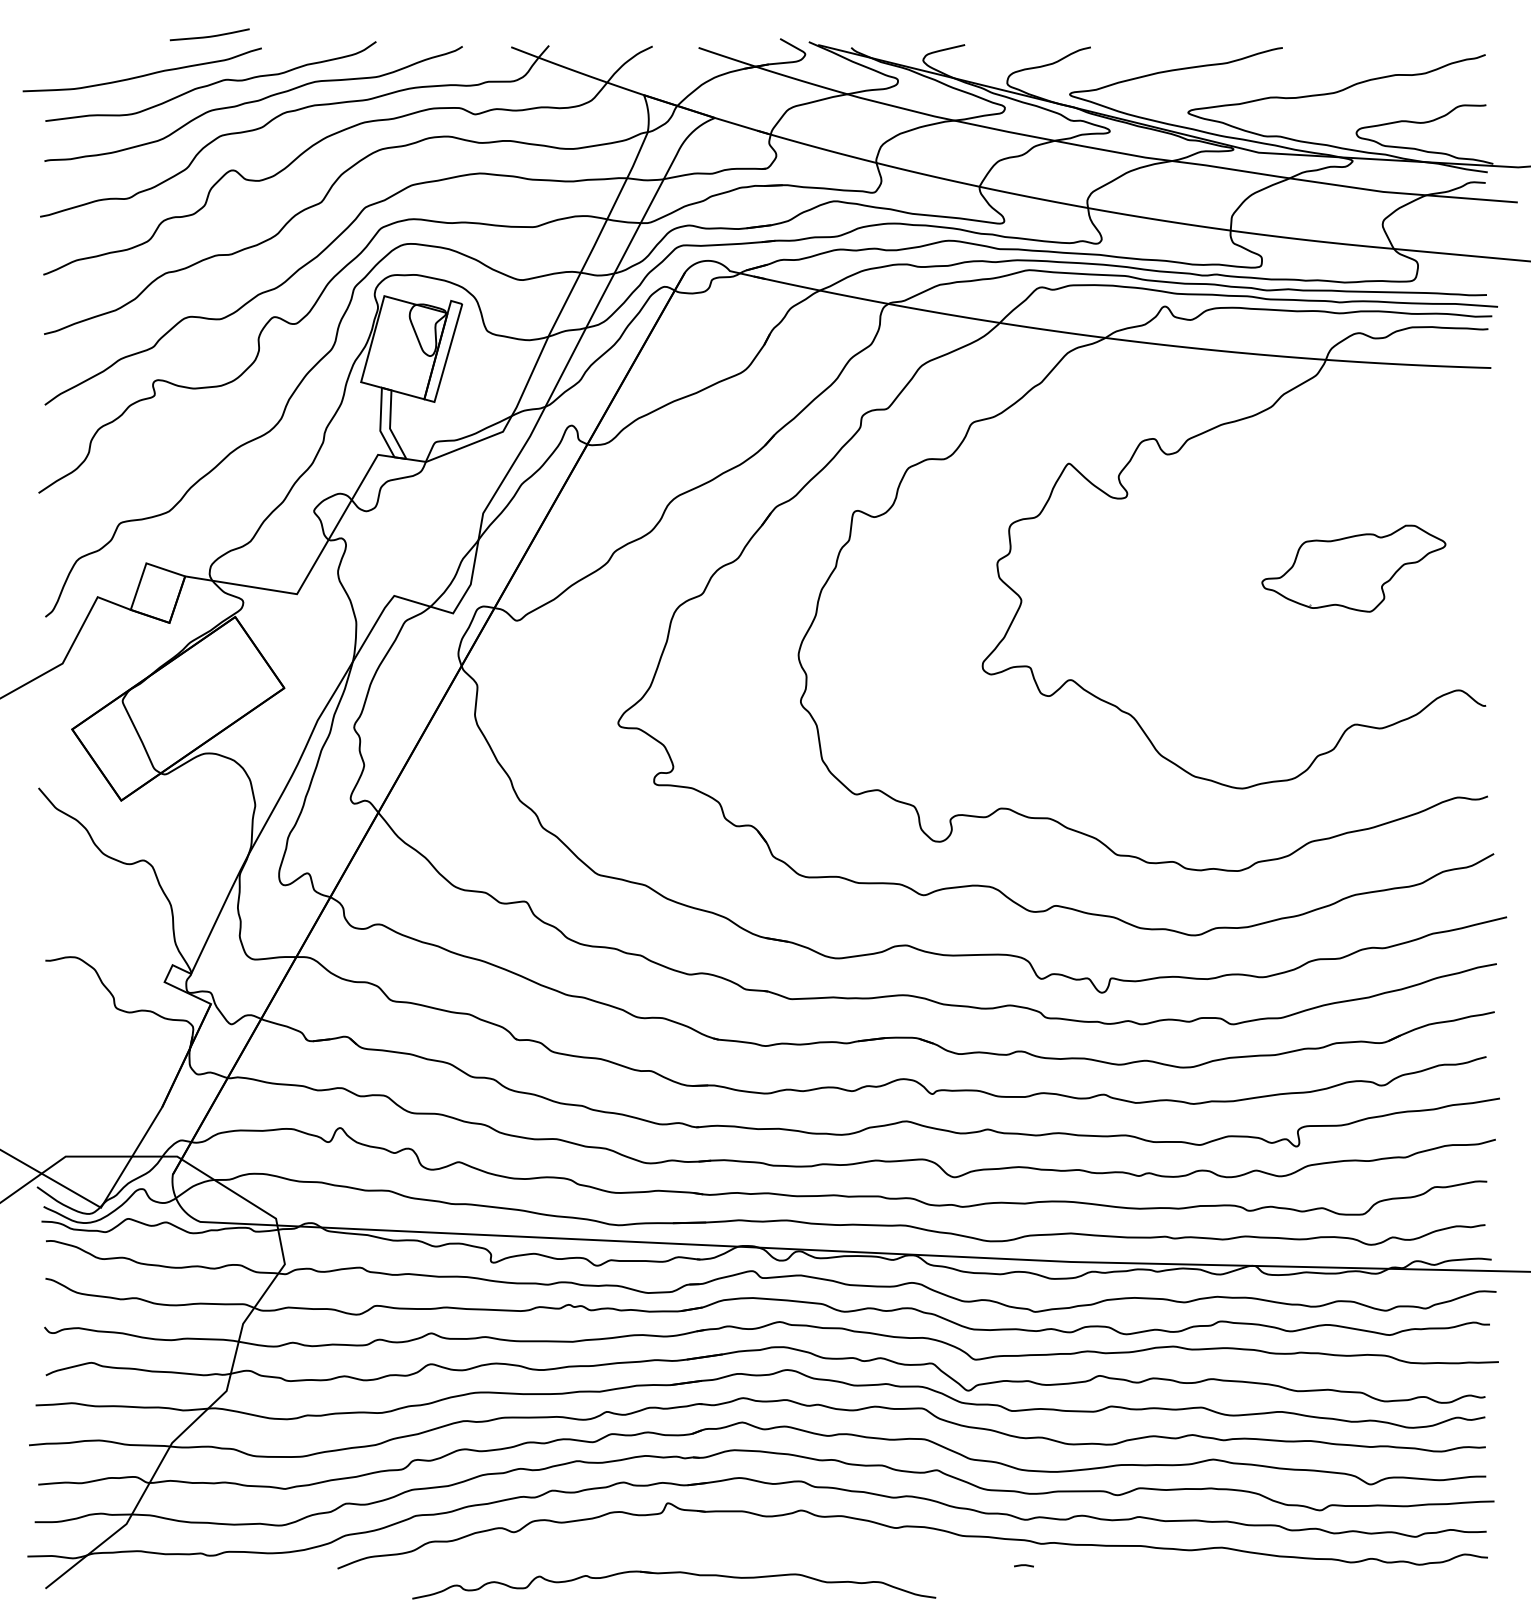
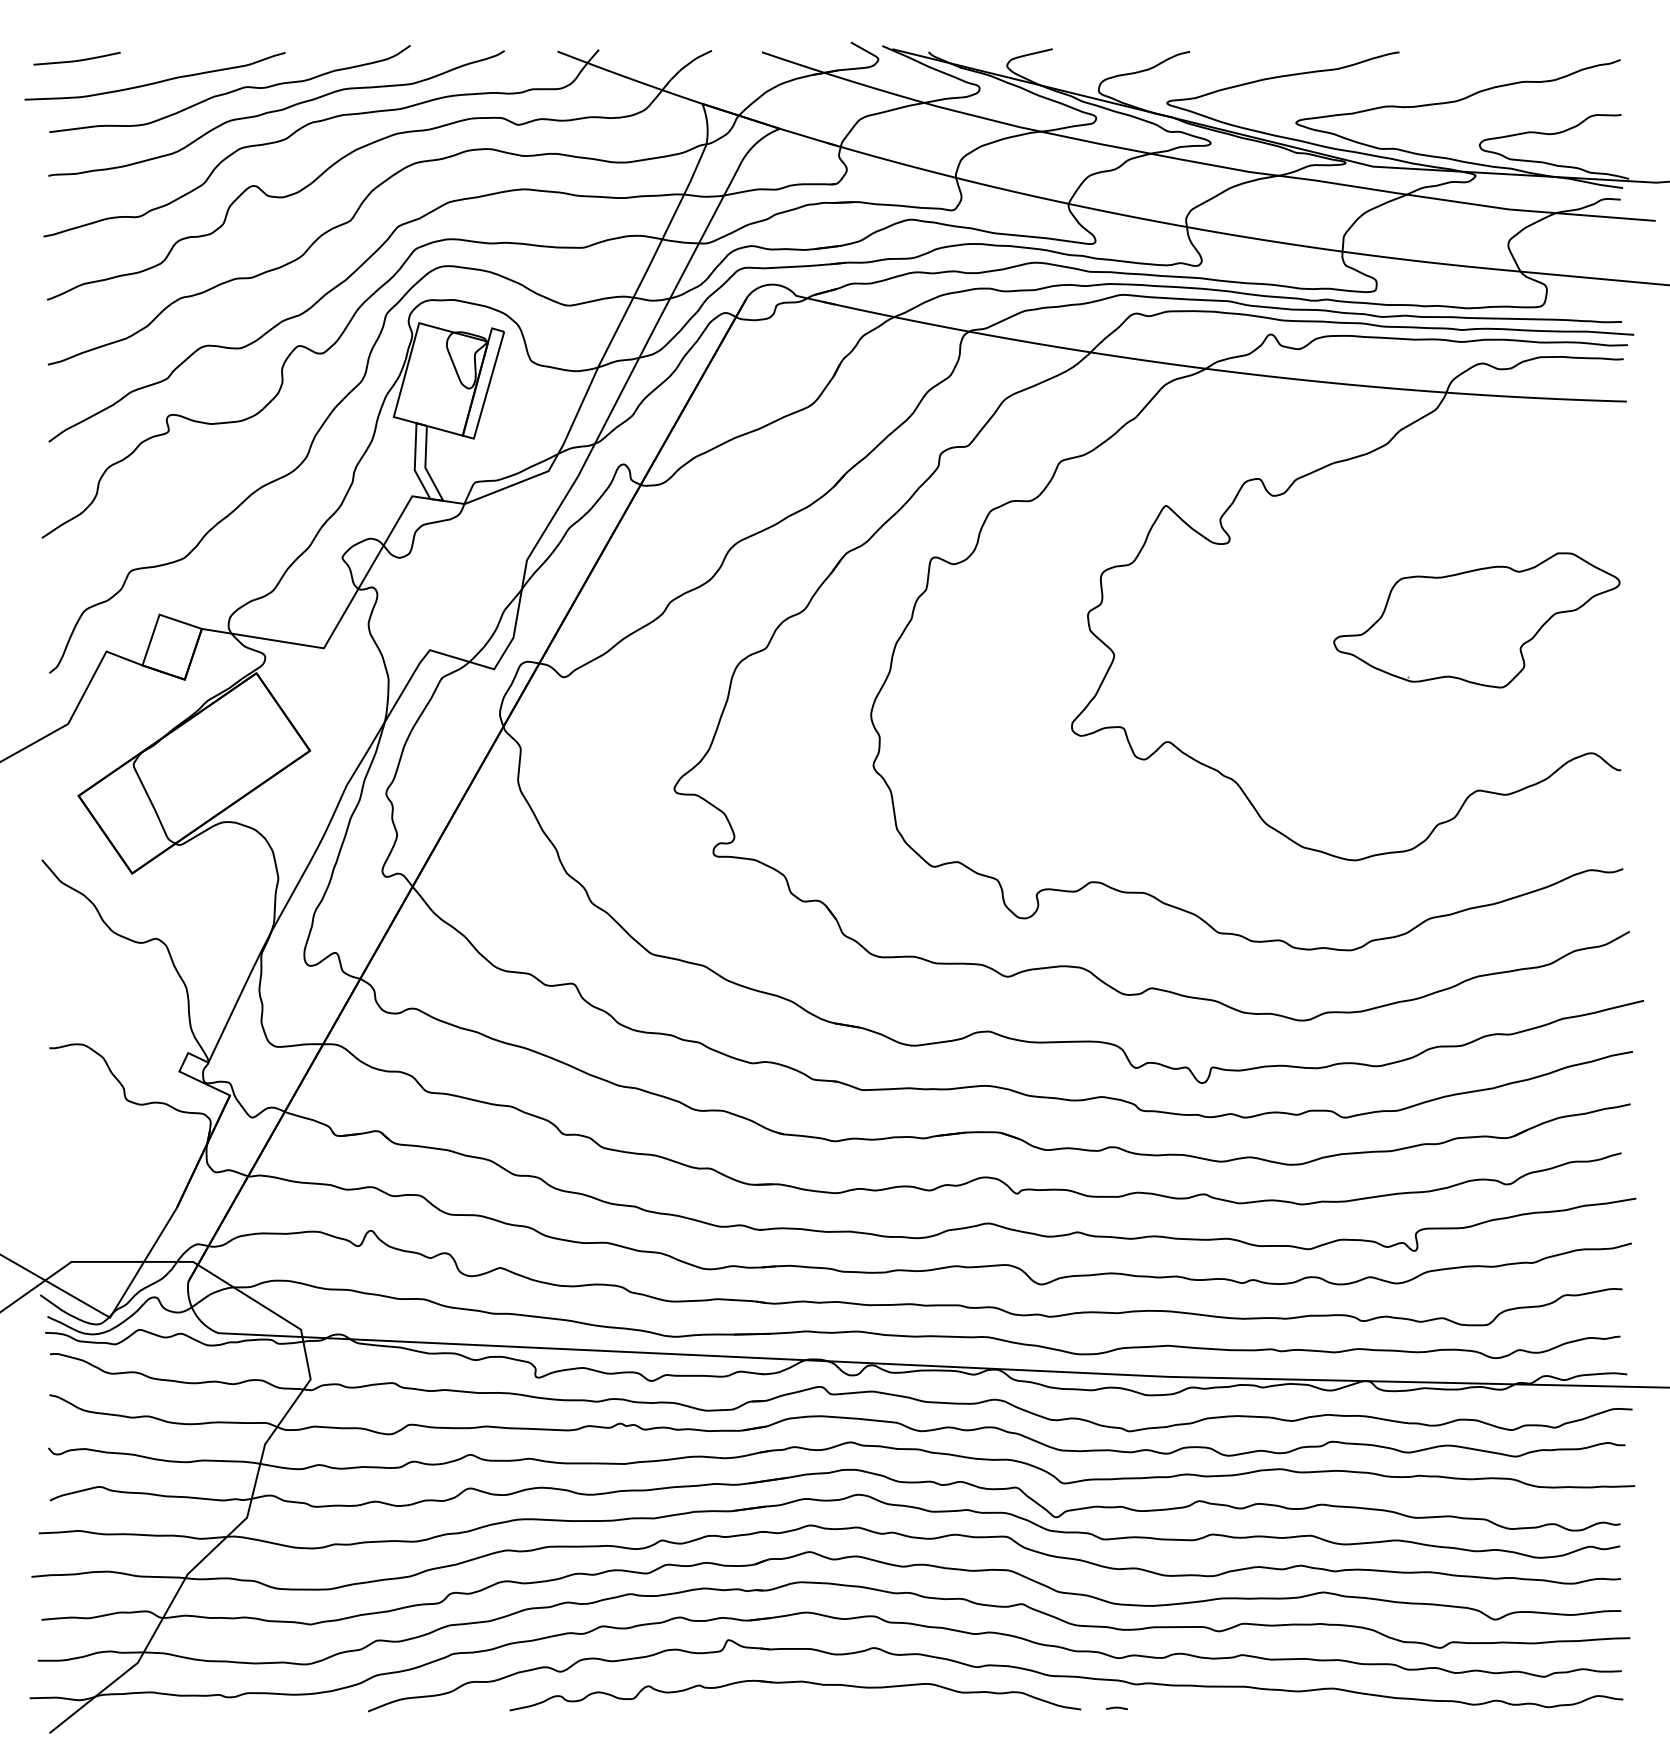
curve: (210, 35) -> (77, 59), moved
part: (1353, 568) -> (1476, 620), size x1.43
part: (674, 1573) -> (795, 1682), moved

